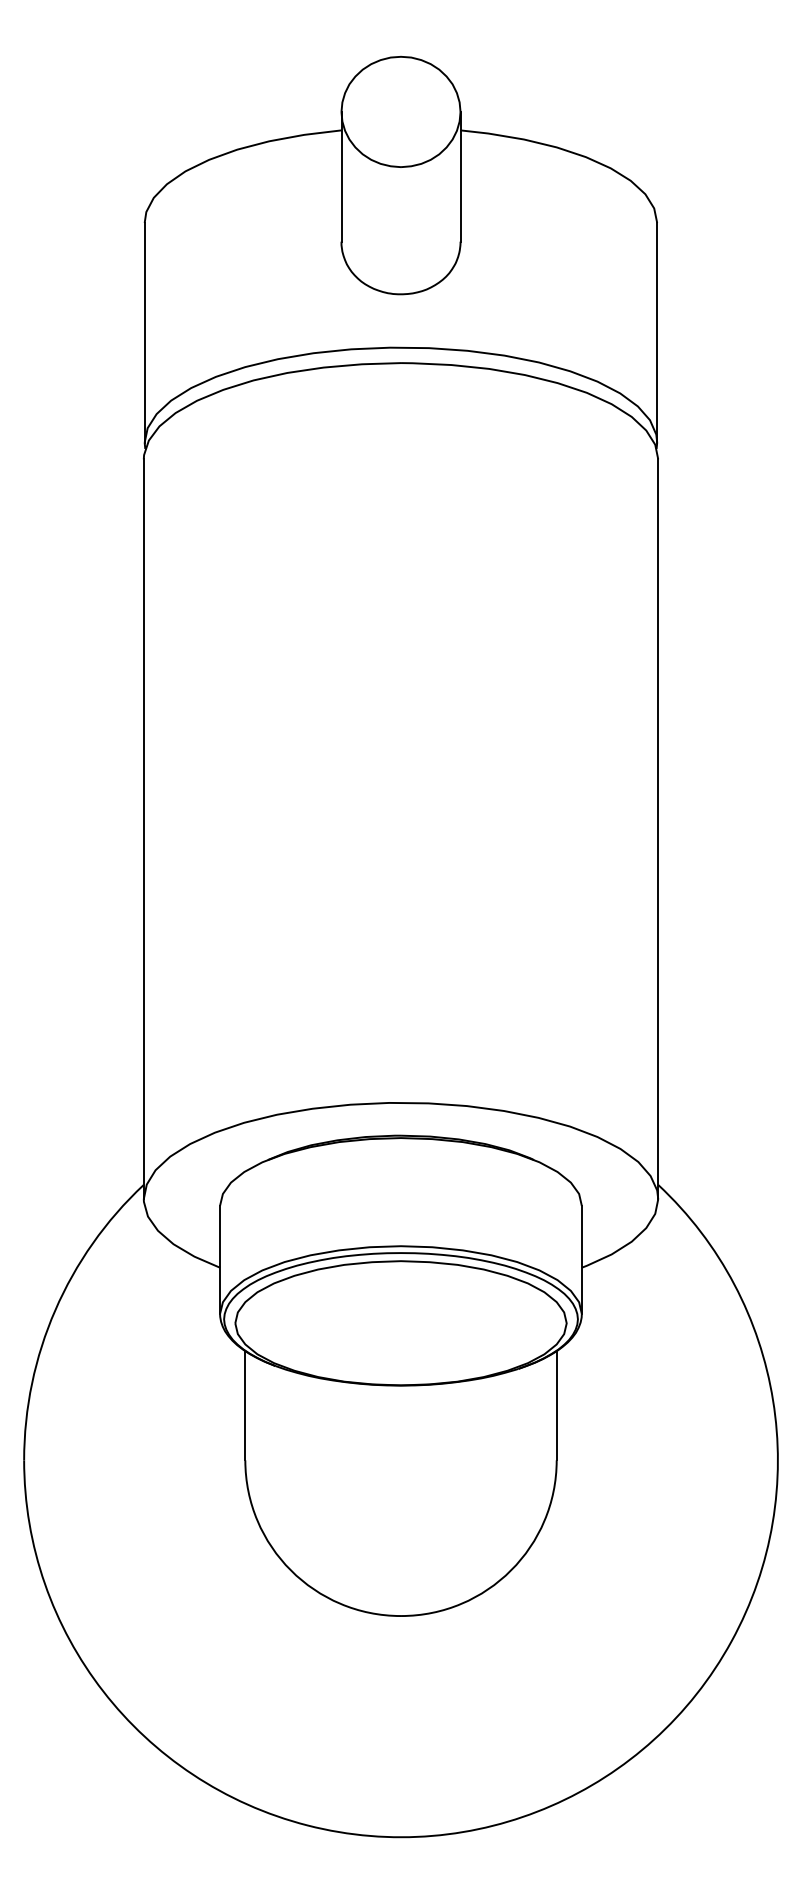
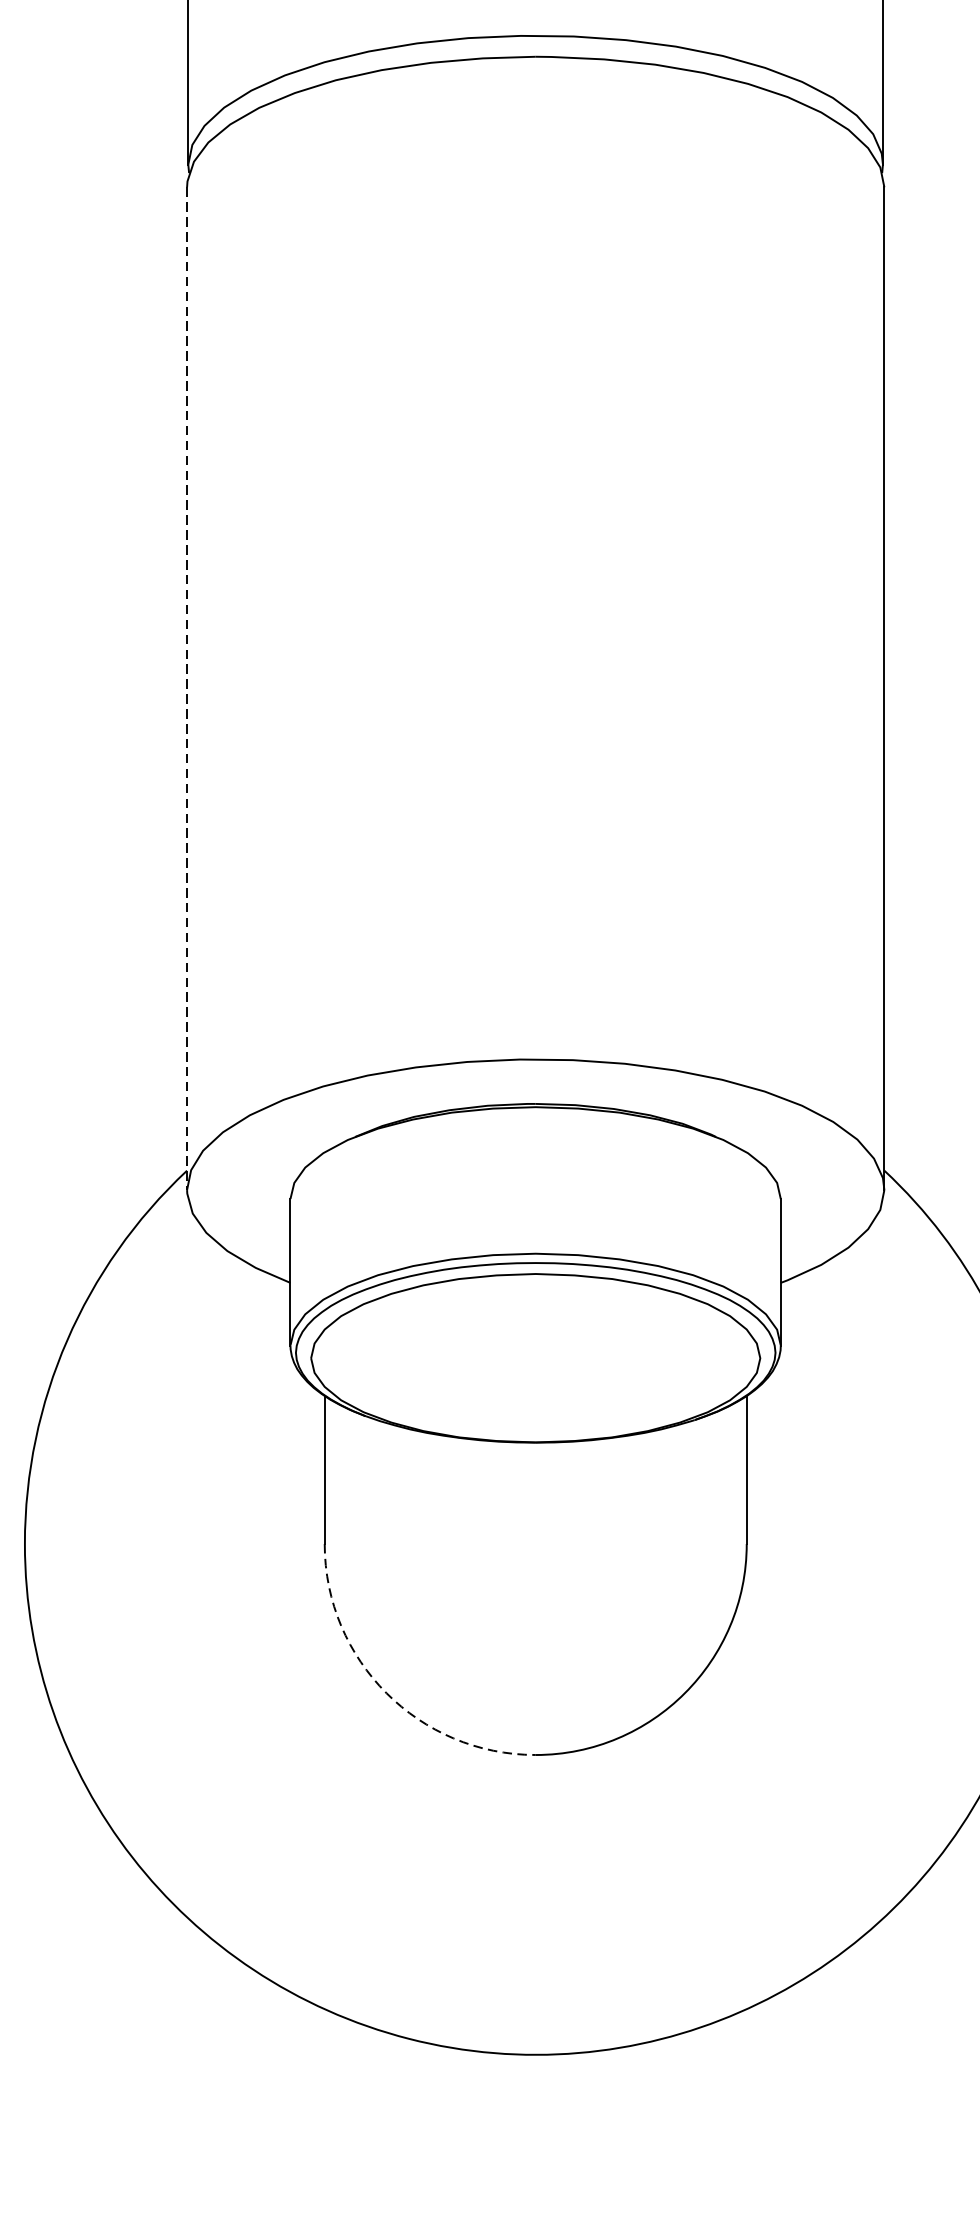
line: (143, 829) -> (186, 688), solid -> dashed
arc: (290, 1570) -> (385, 1693), solid -> dashed

